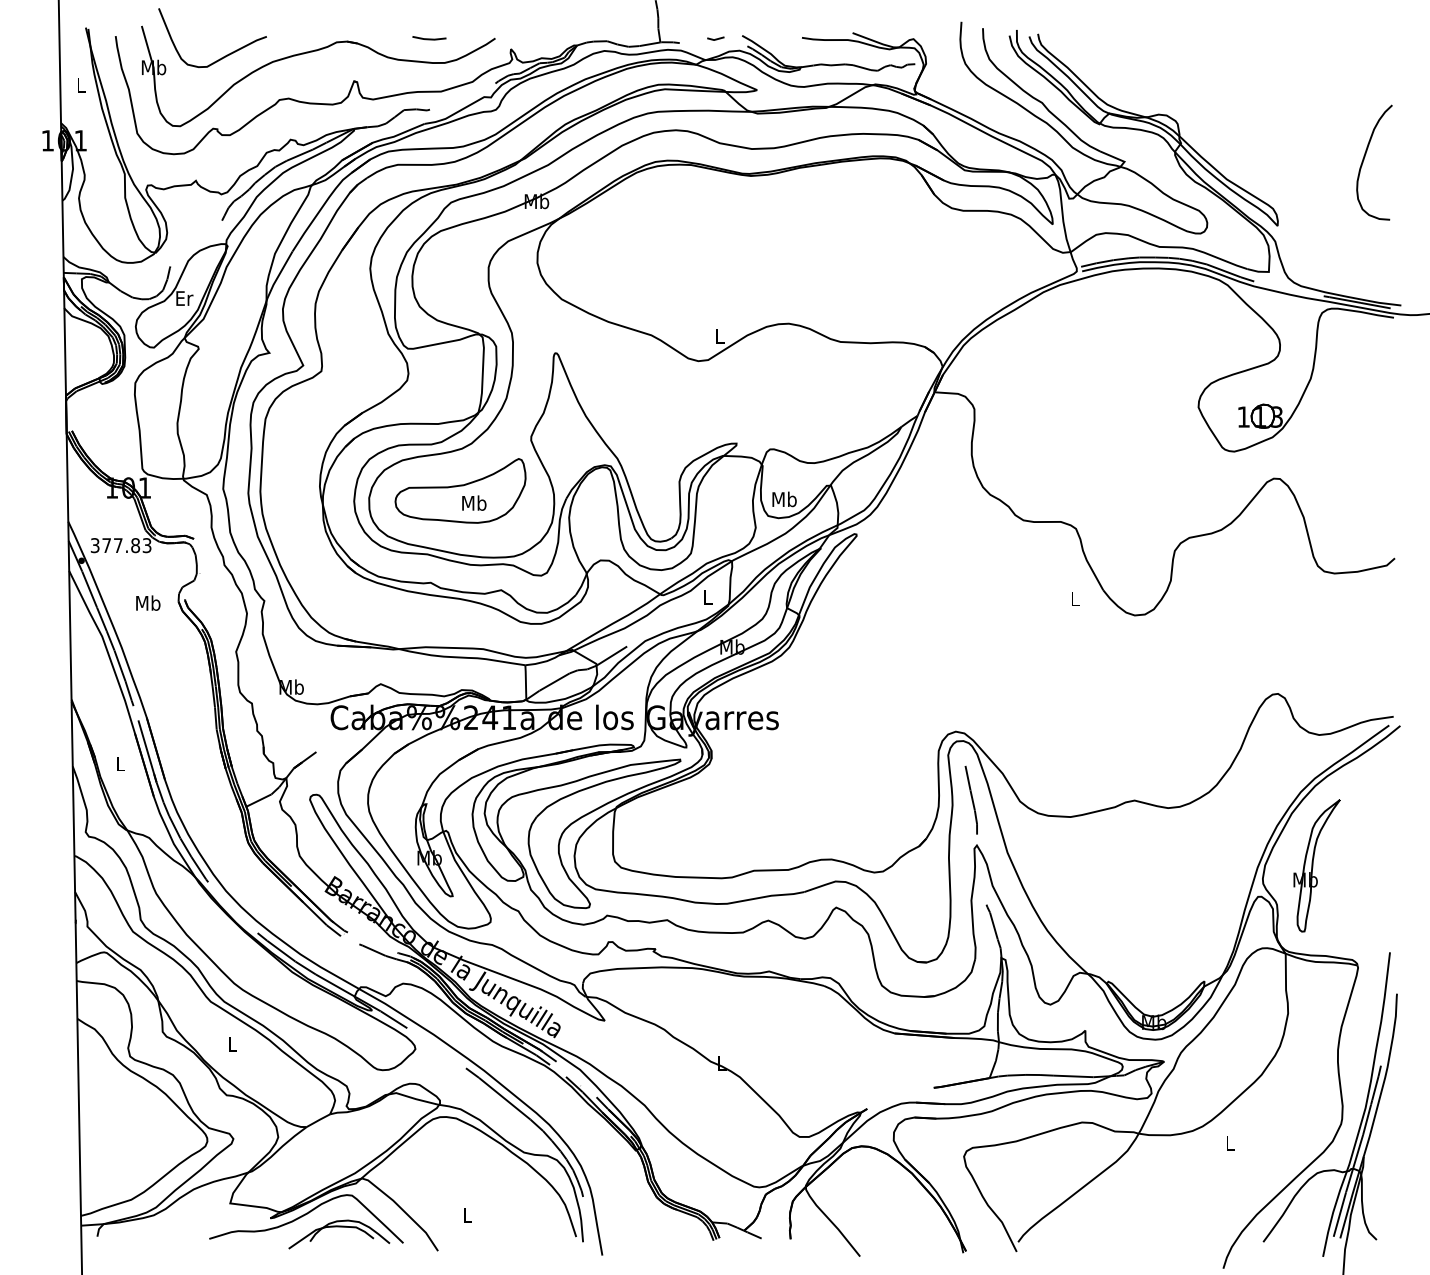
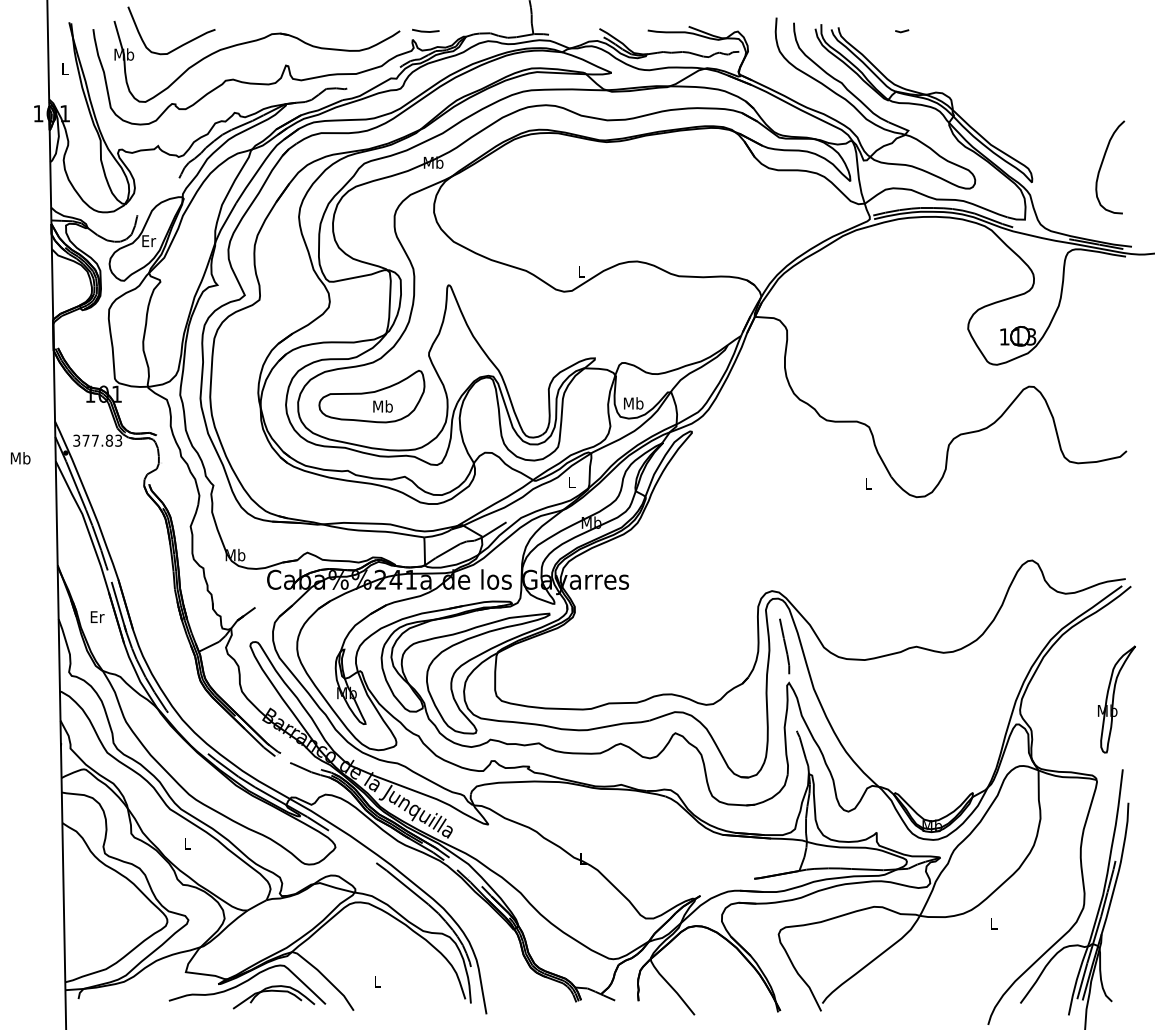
line: (429, 37) -> (425, 30), moved
line: (716, 39) -> (902, 31), moved
curve: (1364, 160) -> (1102, 165), moved
text: (148, 603) -> (20, 458), moved
text: (120, 763) -> (97, 616), L -> Er
part: (1316, 865) -> (1116, 699), moved

